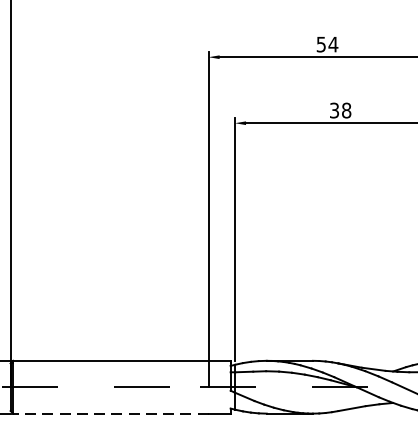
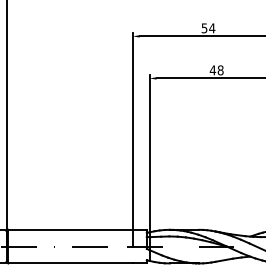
text: (333, 110) -> (212, 70), 38 -> 48
line: (110, 413) -> (70, 263), dashed -> solid

